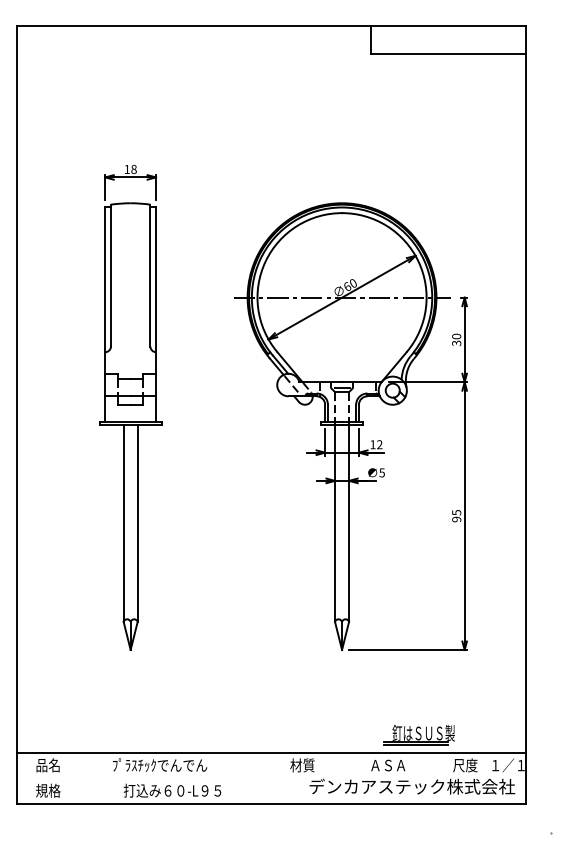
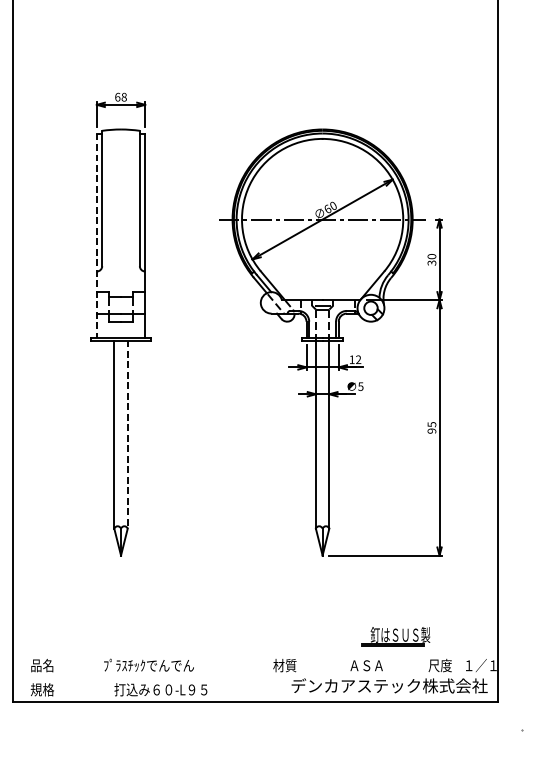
text: (127, 169) -> (118, 97), 18 -> 68
line: (105, 315) -> (97, 236), solid -> dashed
line: (137, 523) -> (127, 434), solid -> dashed
line: (270, 752) -> (254, 653), removed

